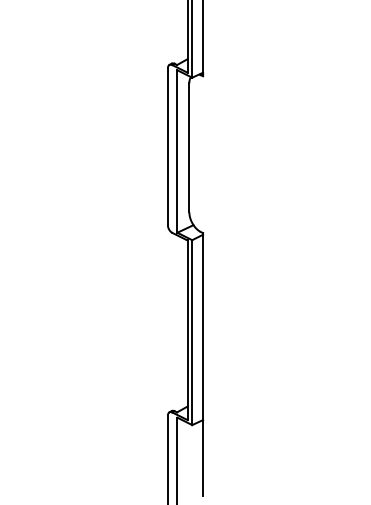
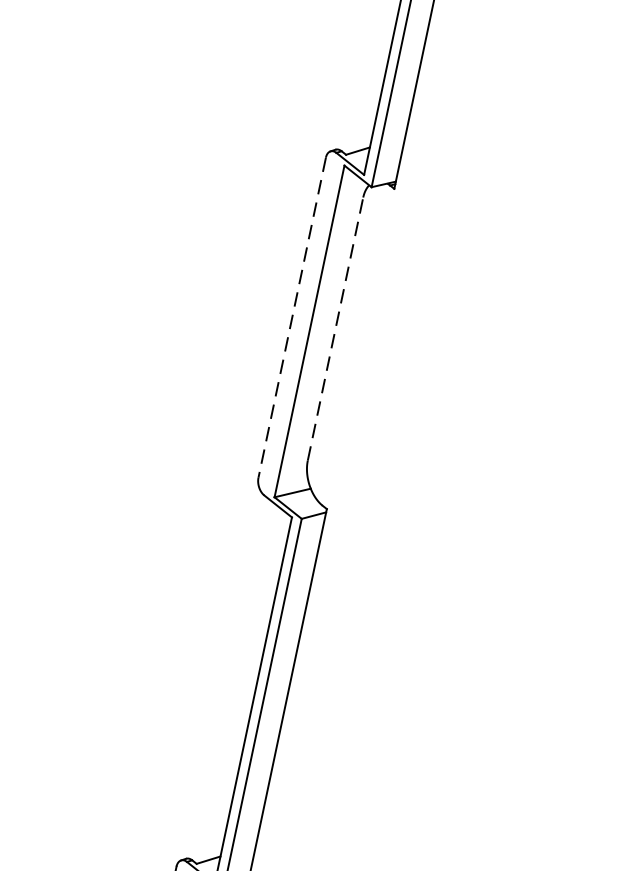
line: (167, 147) -> (291, 318), solid -> dashed
line: (189, 147) -> (335, 328), solid -> dashed

